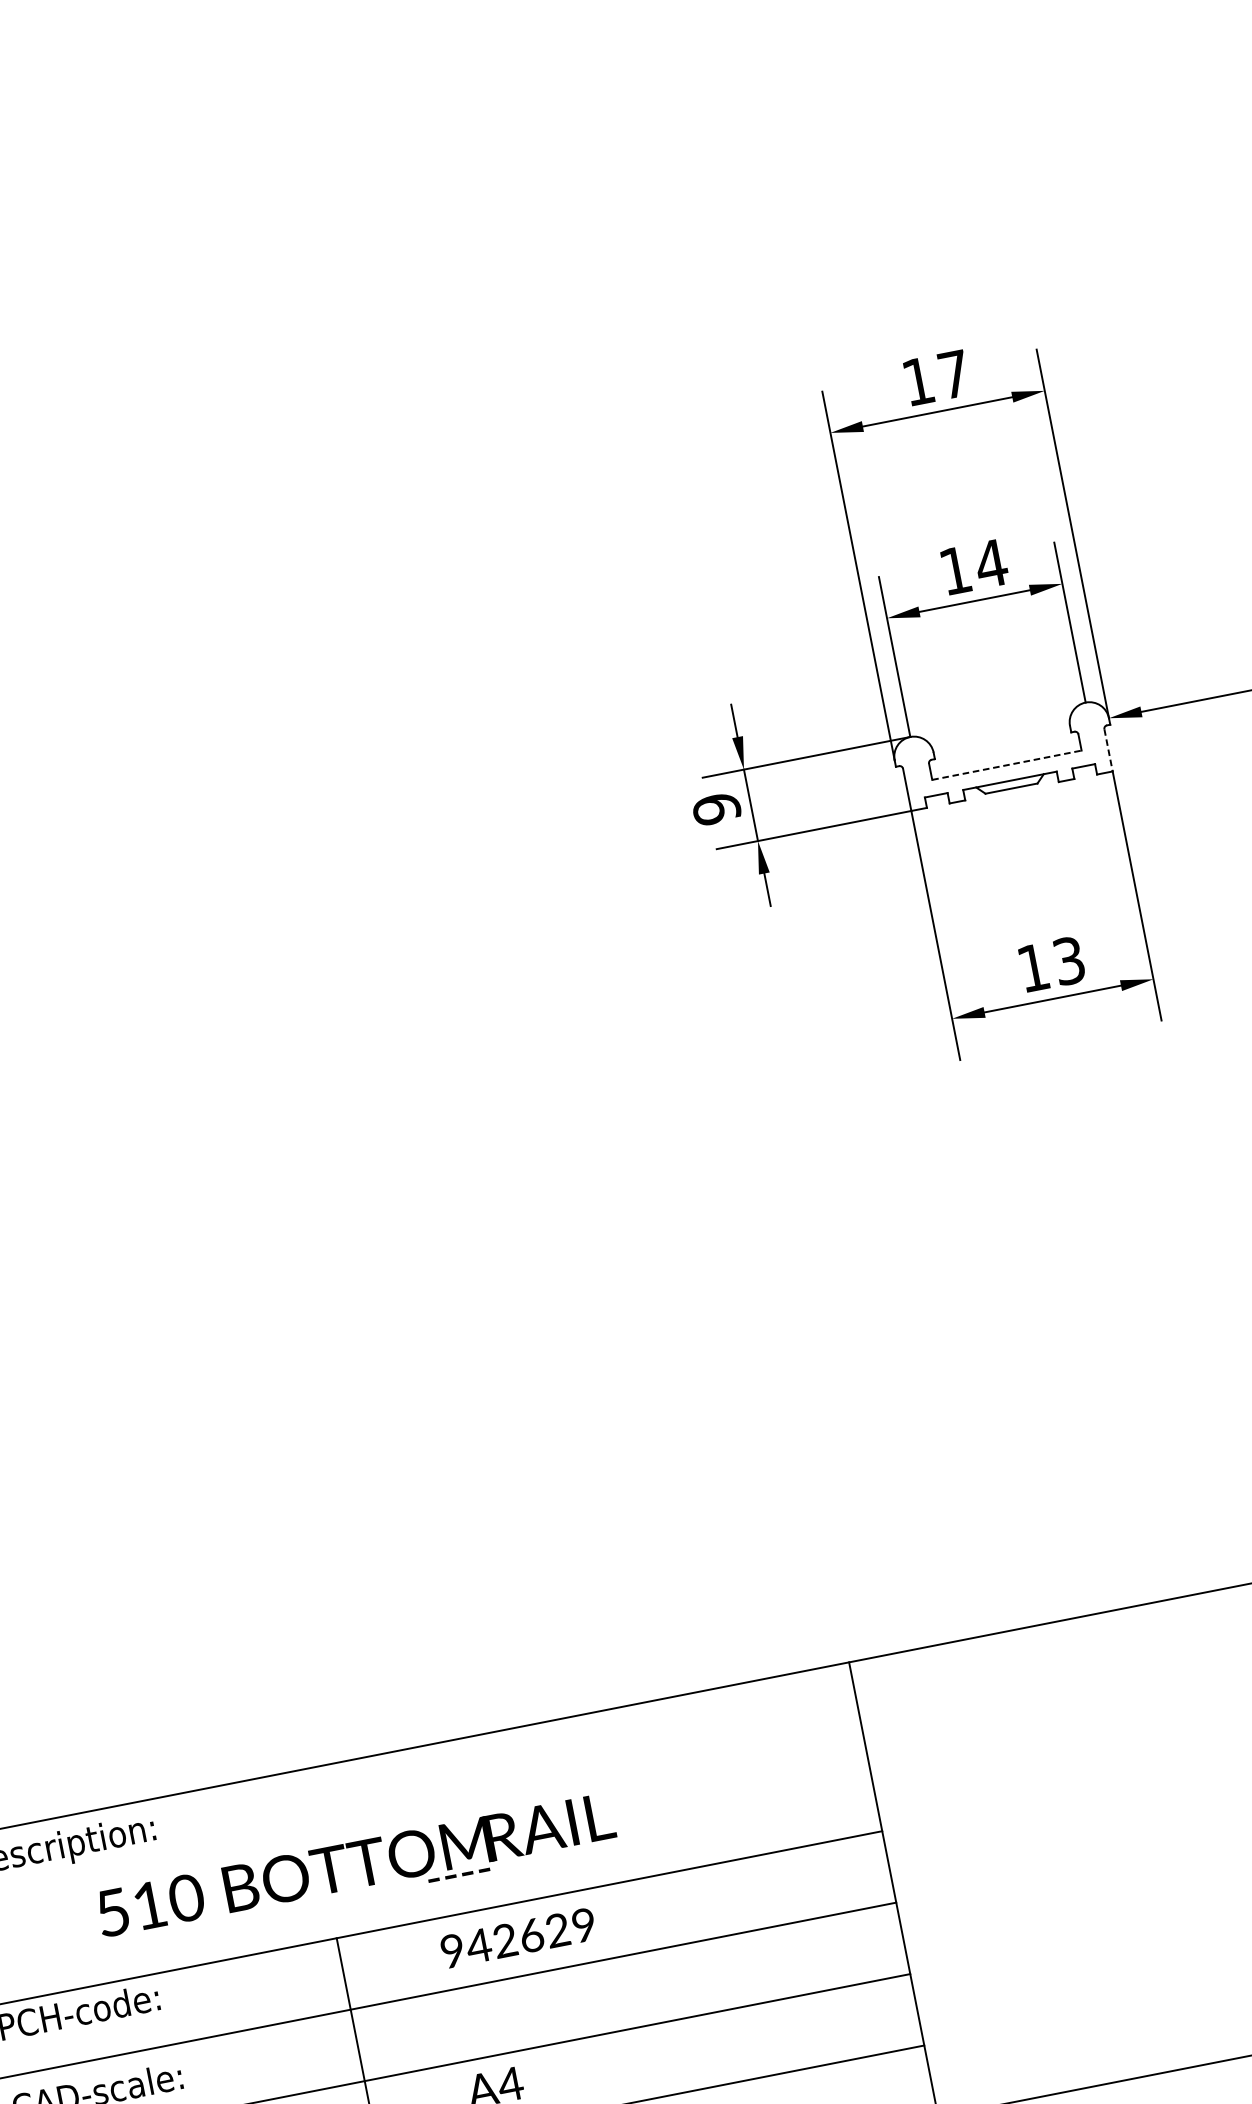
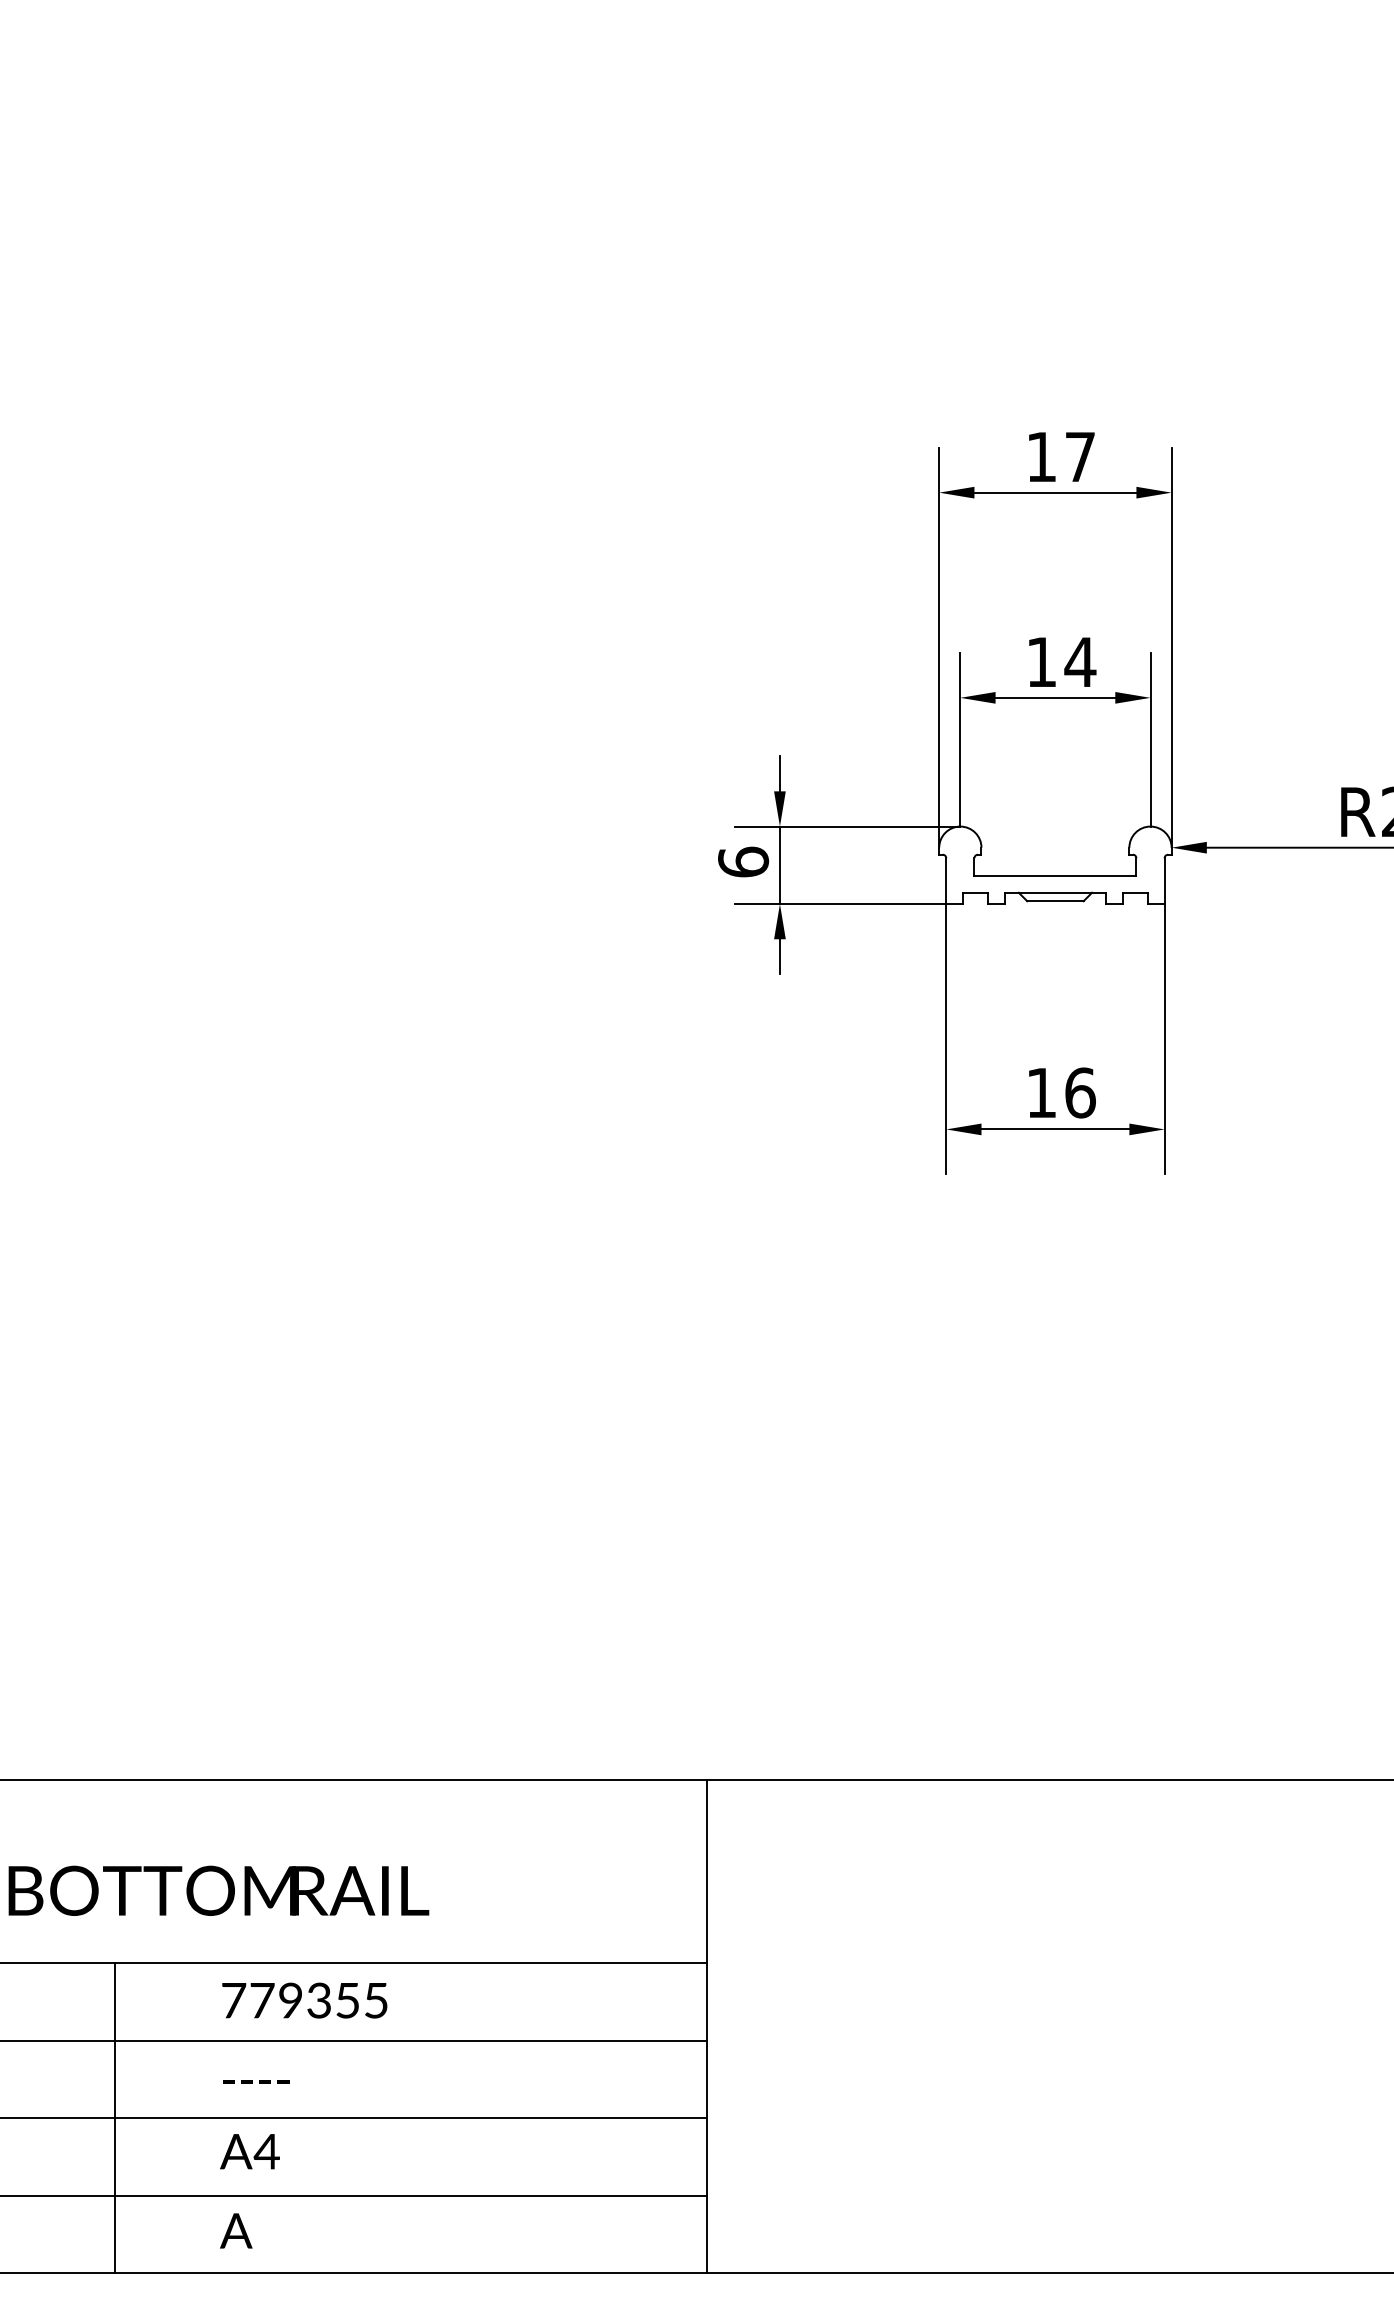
line: (1108, 750) -> (1164, 881), dashed -> solid
line: (1006, 764) -> (1055, 875), dashed -> solid
text: (716, 808) -> (743, 861), 9 -> 6
text: (1069, 960) -> (1080, 1092), 13 -> 16
text: (459, 1874) -> (256, 2081), moved
text: (517, 1938) -> (304, 2000), 942629 -> 779355

